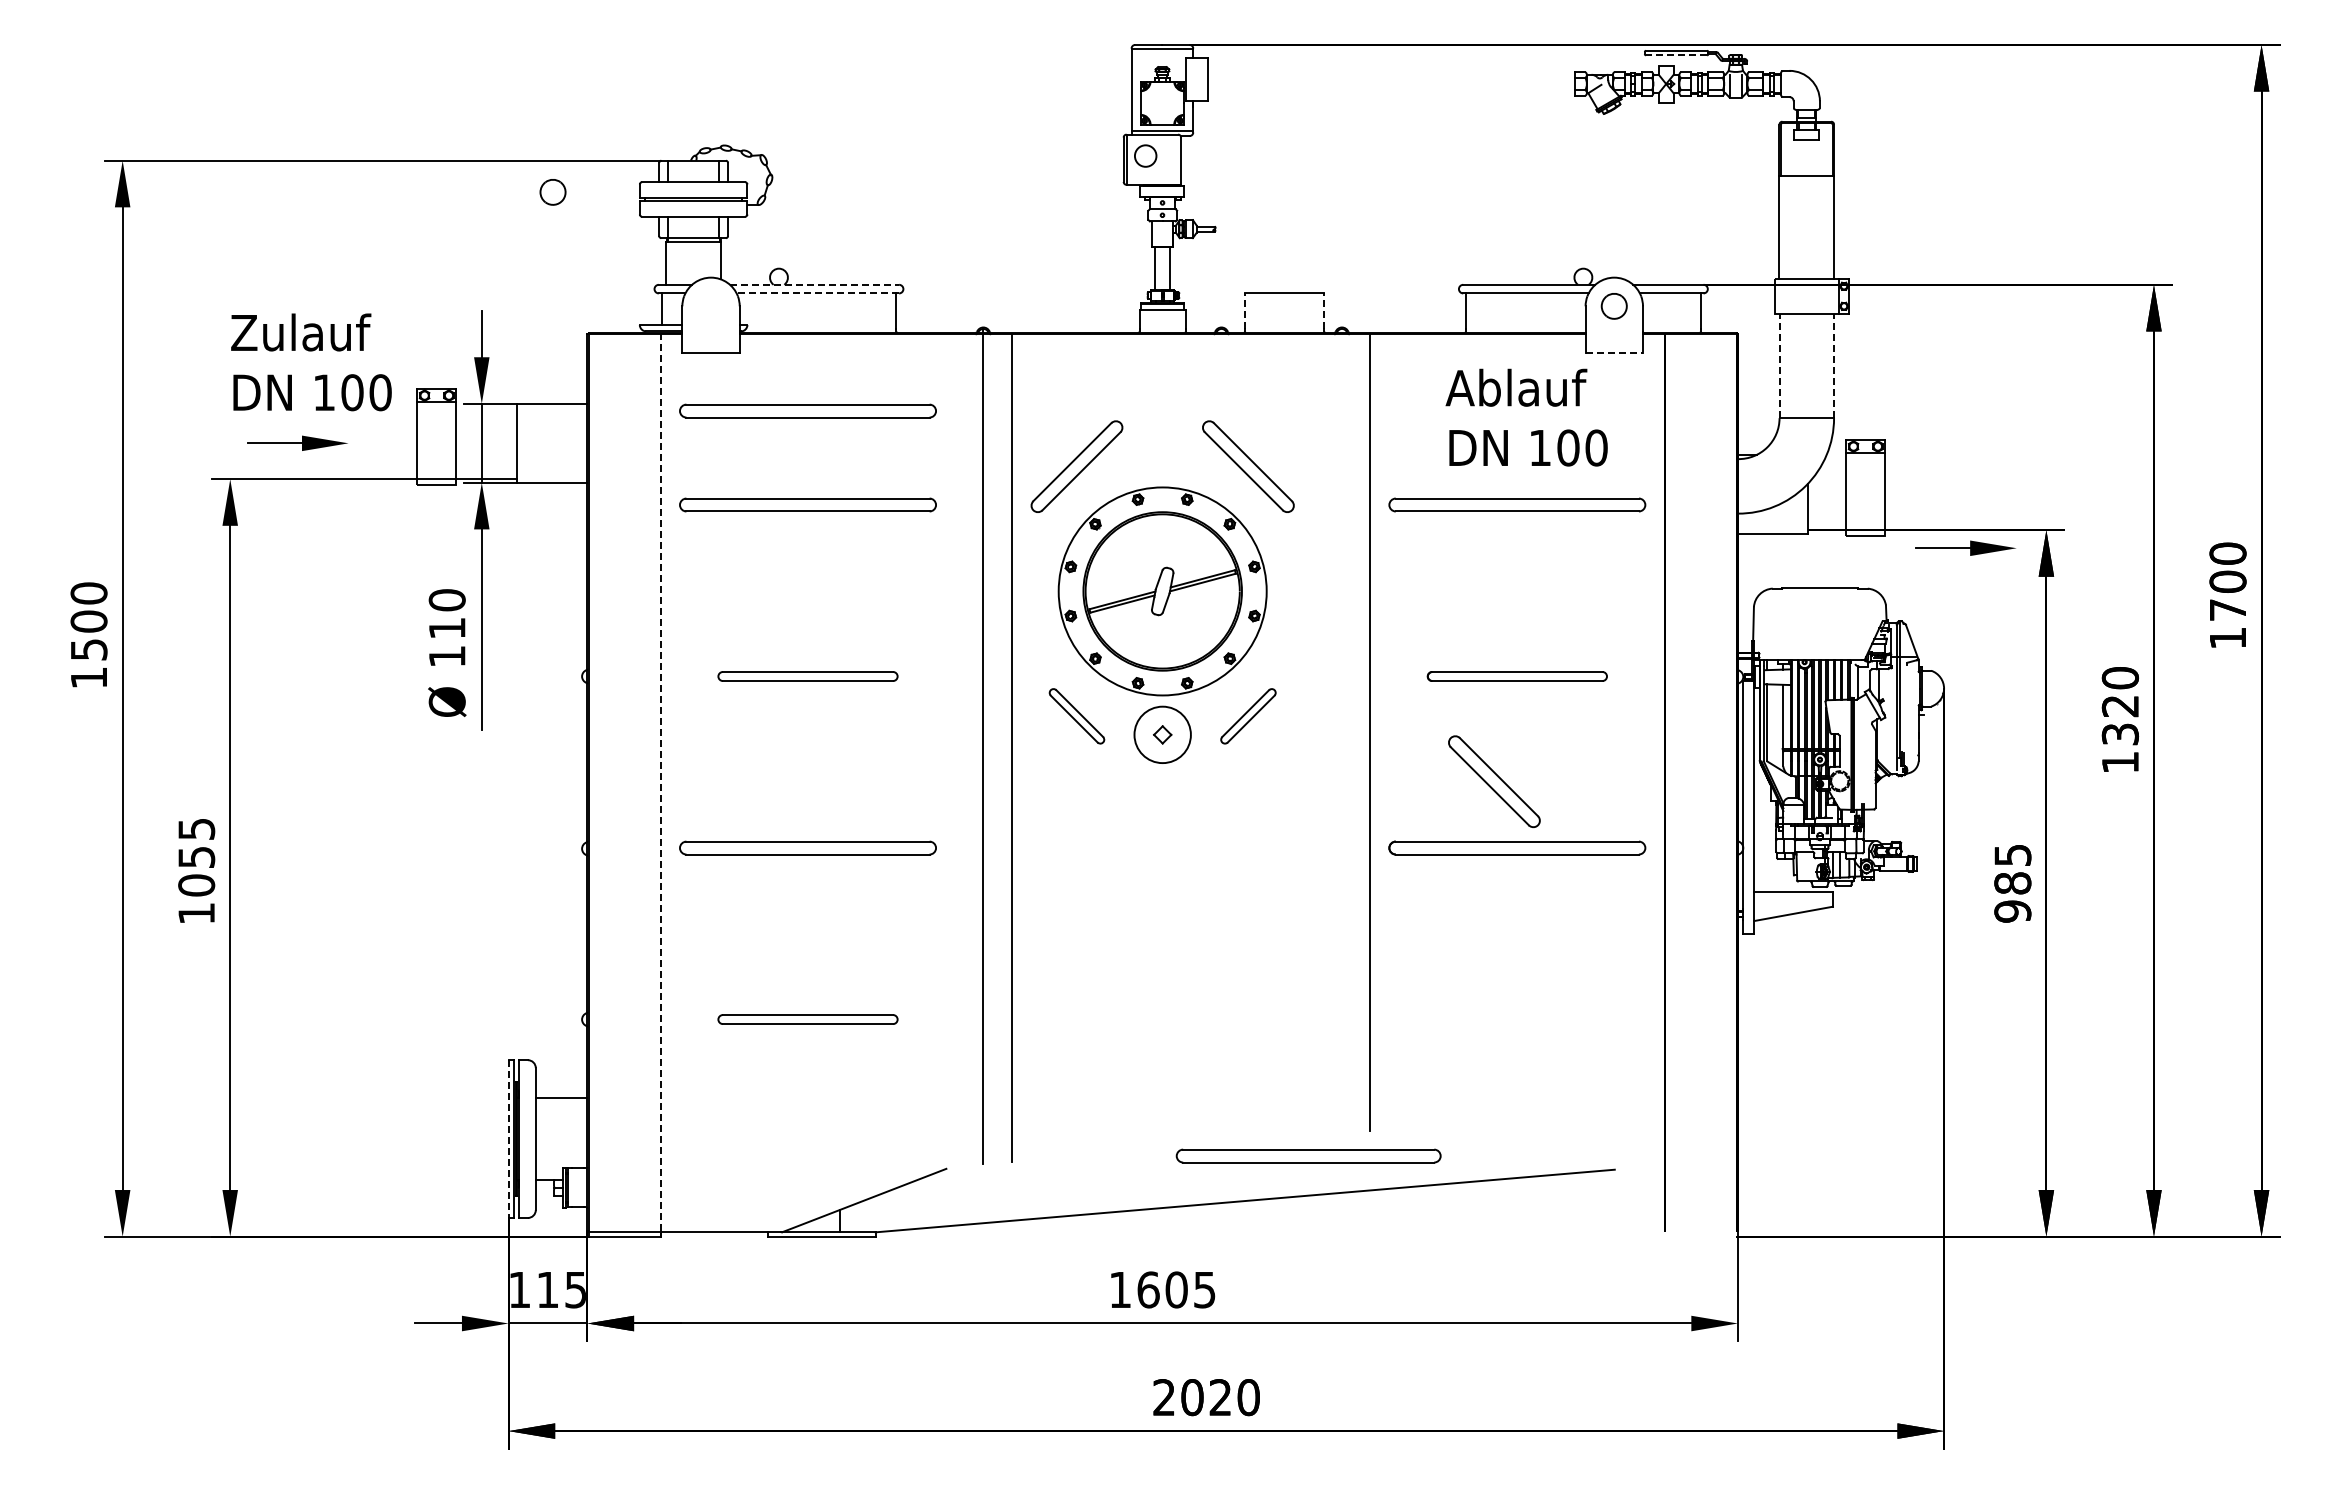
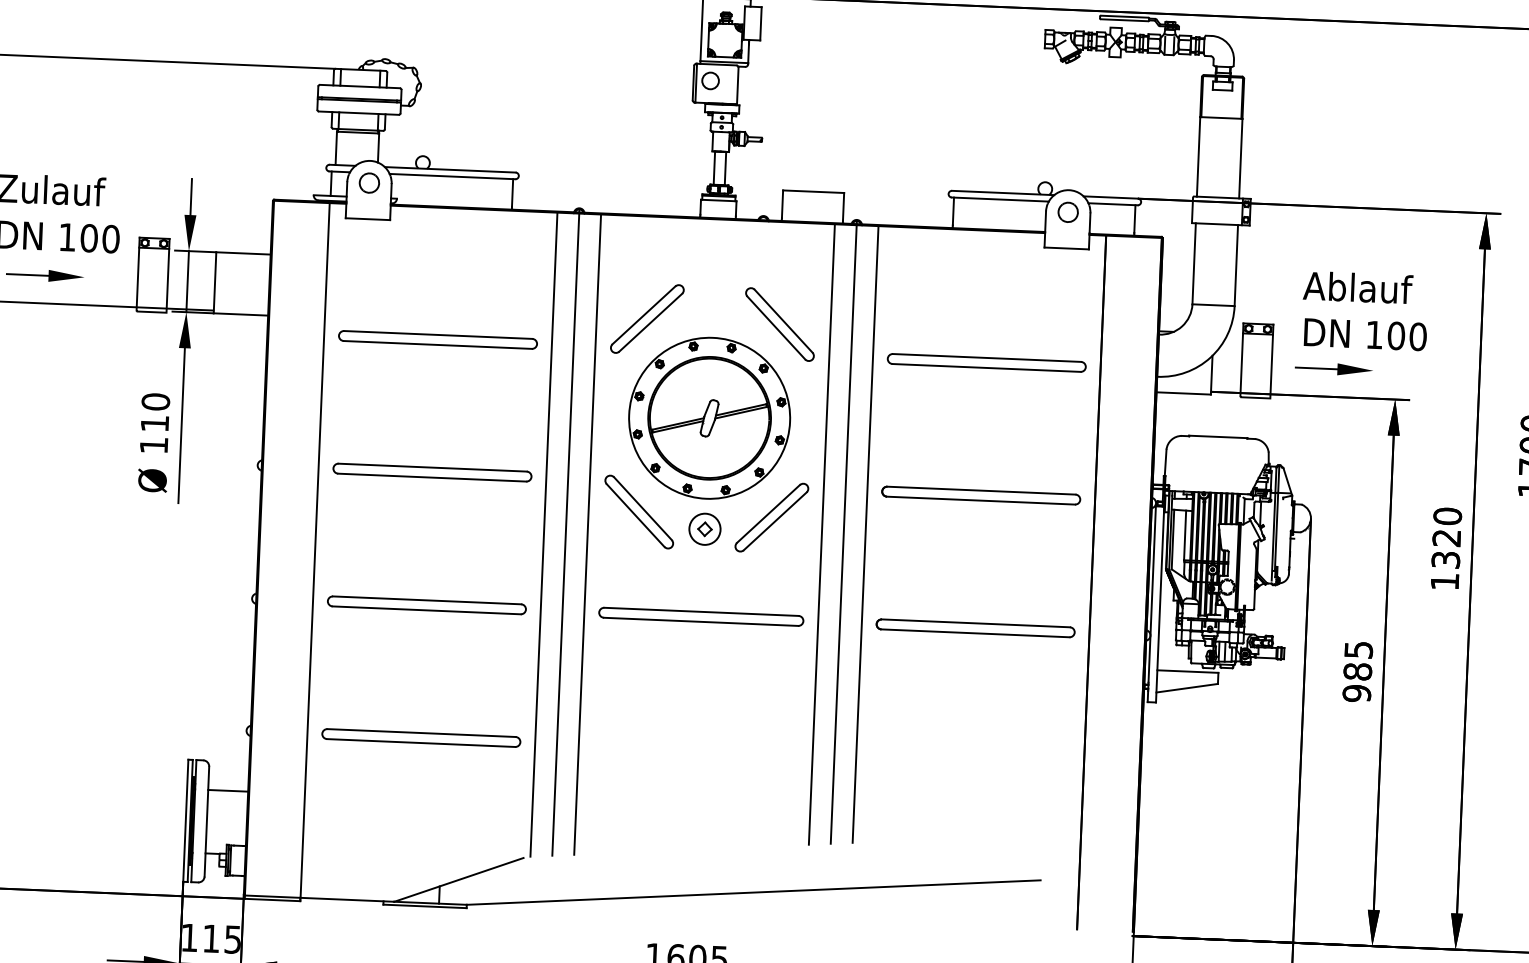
line: (1676, 55) -> (1124, 20), dashed -> solid
part: (552, 192) -> (369, 183), moved
line: (814, 284) -> (450, 169), dashed -> solid
line: (817, 293) -> (452, 176), dashed -> solid
line: (1245, 311) -> (782, 204), dashed -> solid
line: (1324, 311) -> (843, 206), dashed -> solid
line: (1614, 352) -> (1066, 248), dashed -> solid
line: (1779, 365) -> (1194, 263), dashed -> solid
line: (1834, 365) -> (1236, 265), dashed -> solid
part: (807, 410) -> (440, 266), removed
text: (1526, 417) -> (1364, 310), moved
part: (1965, 547) -> (1333, 368), moved
part: (807, 676) -> (432, 472), size x1.43
part: (1517, 676) -> (981, 495), size x1.43
part: (1076, 716) -> (638, 512), size x1.67
part: (1248, 716) -> (771, 517), size x1.67
line: (1342, 730) -> (844, 531), added
circle: (1162, 734) -> (704, 528), size x0.71
line: (1313, 735) -> (821, 534), added
line: (955, 750) -> (544, 534), added
part: (1494, 781) -> (960, 576), removed
line: (660, 782) -> (314, 549), dashed -> solid
part: (807, 1019) -> (420, 737), size x1.43
line: (508, 1139) -> (185, 821), dashed -> solid
part: (1308, 1155) -> (701, 616), moved

